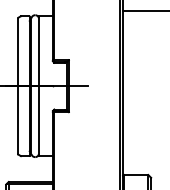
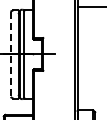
line: (18, 86) -> (11, 54), solid -> dashed

